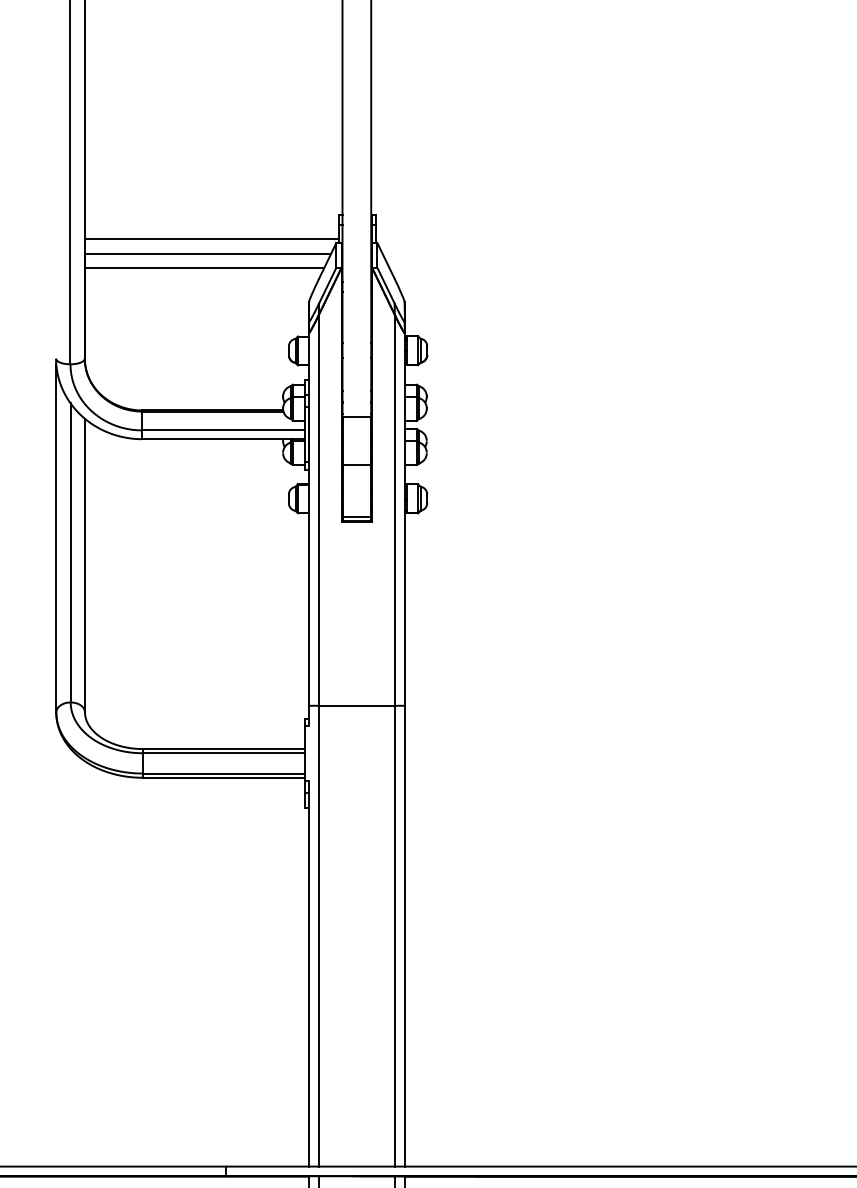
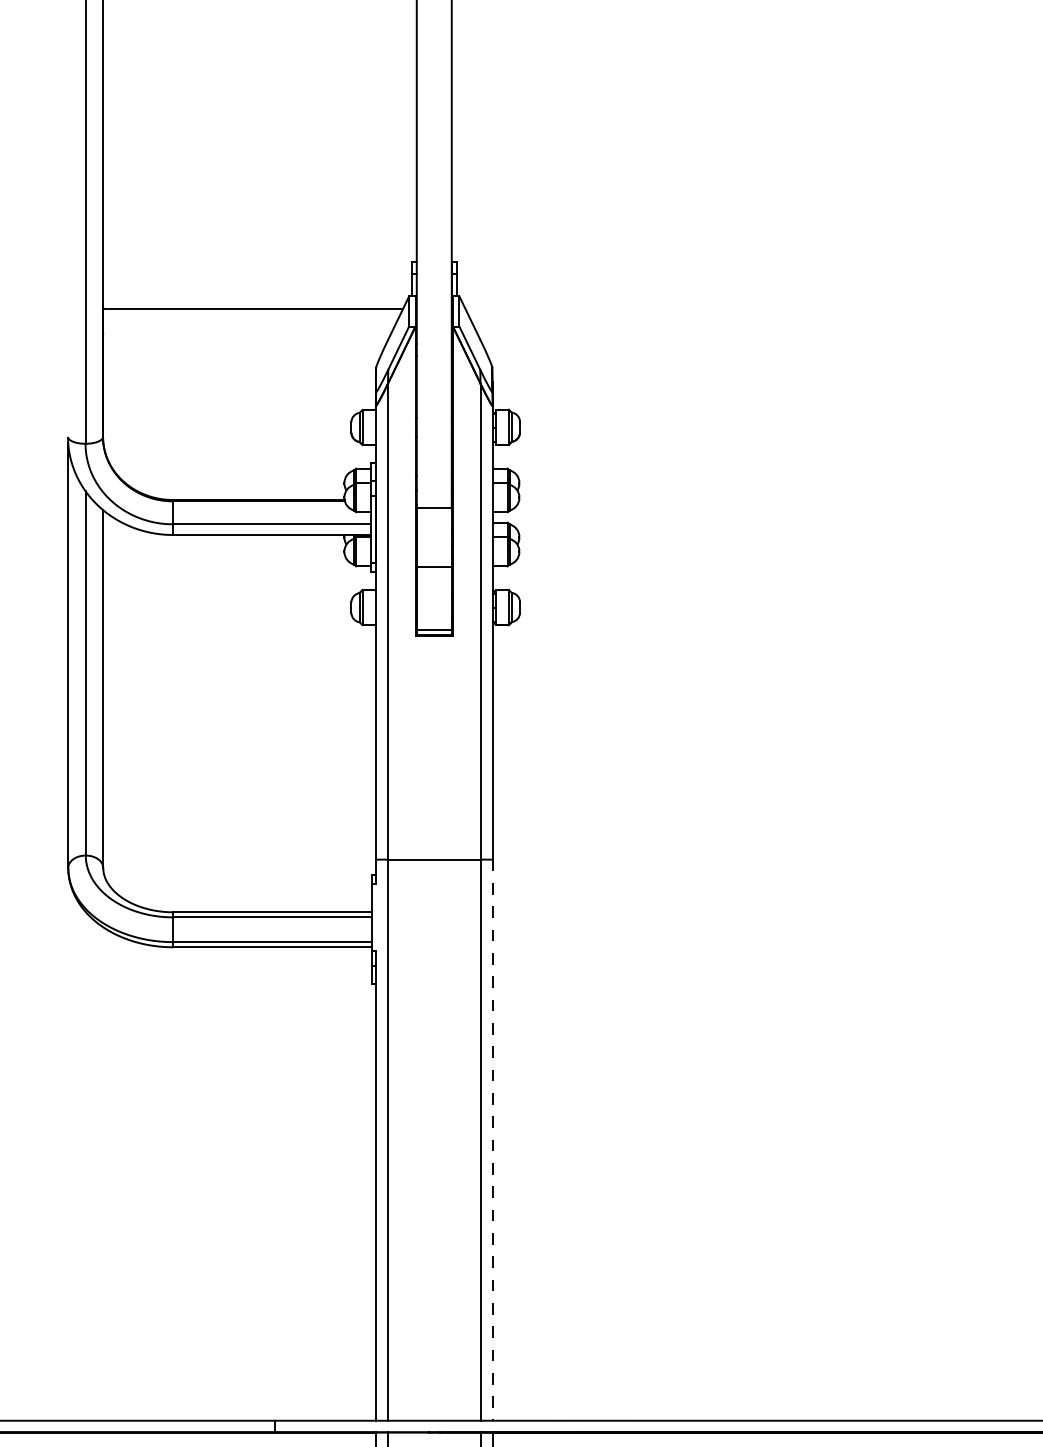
line: (211, 239) -> (257, 291), removed
line: (204, 267) -> (248, 326), removed
line: (404, 936) -> (492, 1140), solid -> dashed

